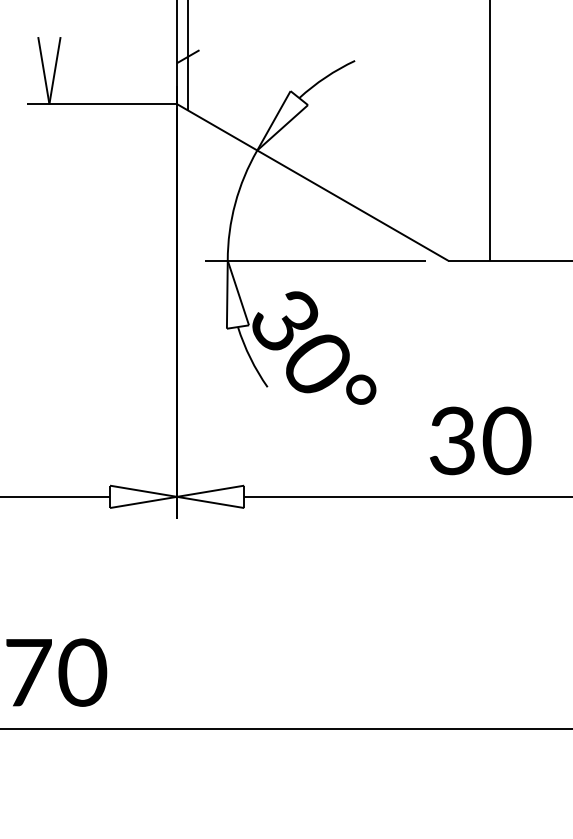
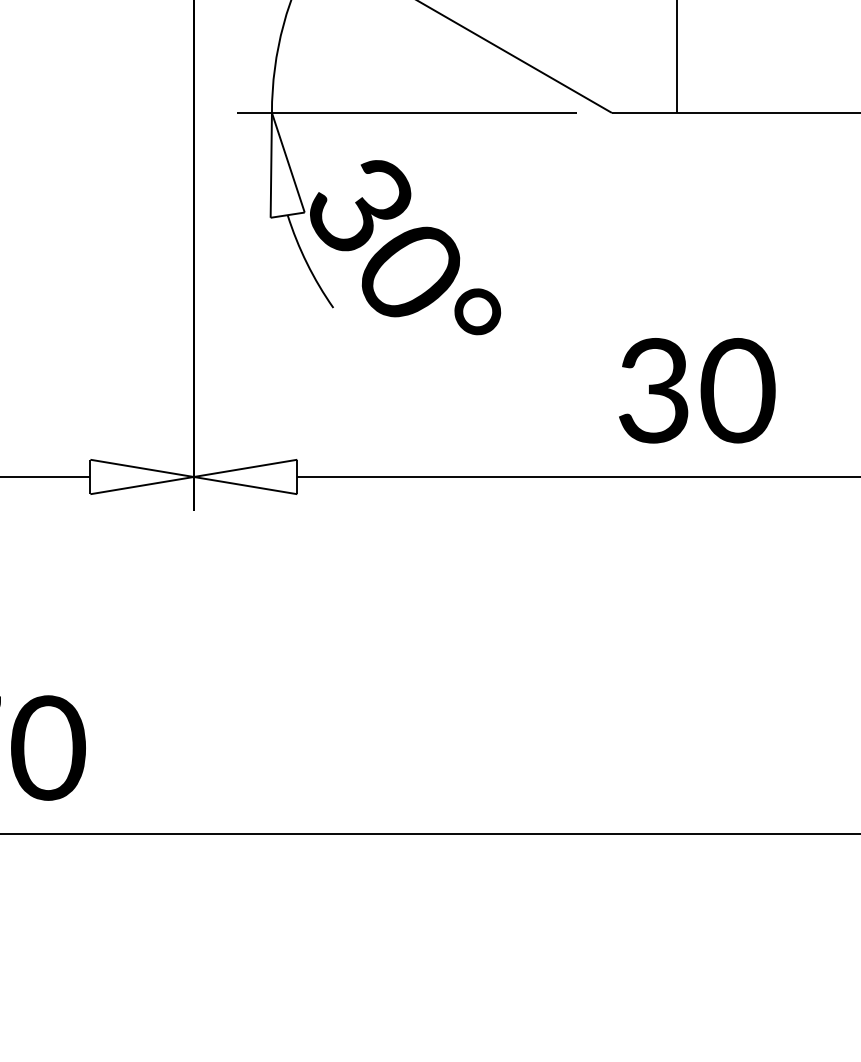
text: (480, 440) -> (697, 390), moved

